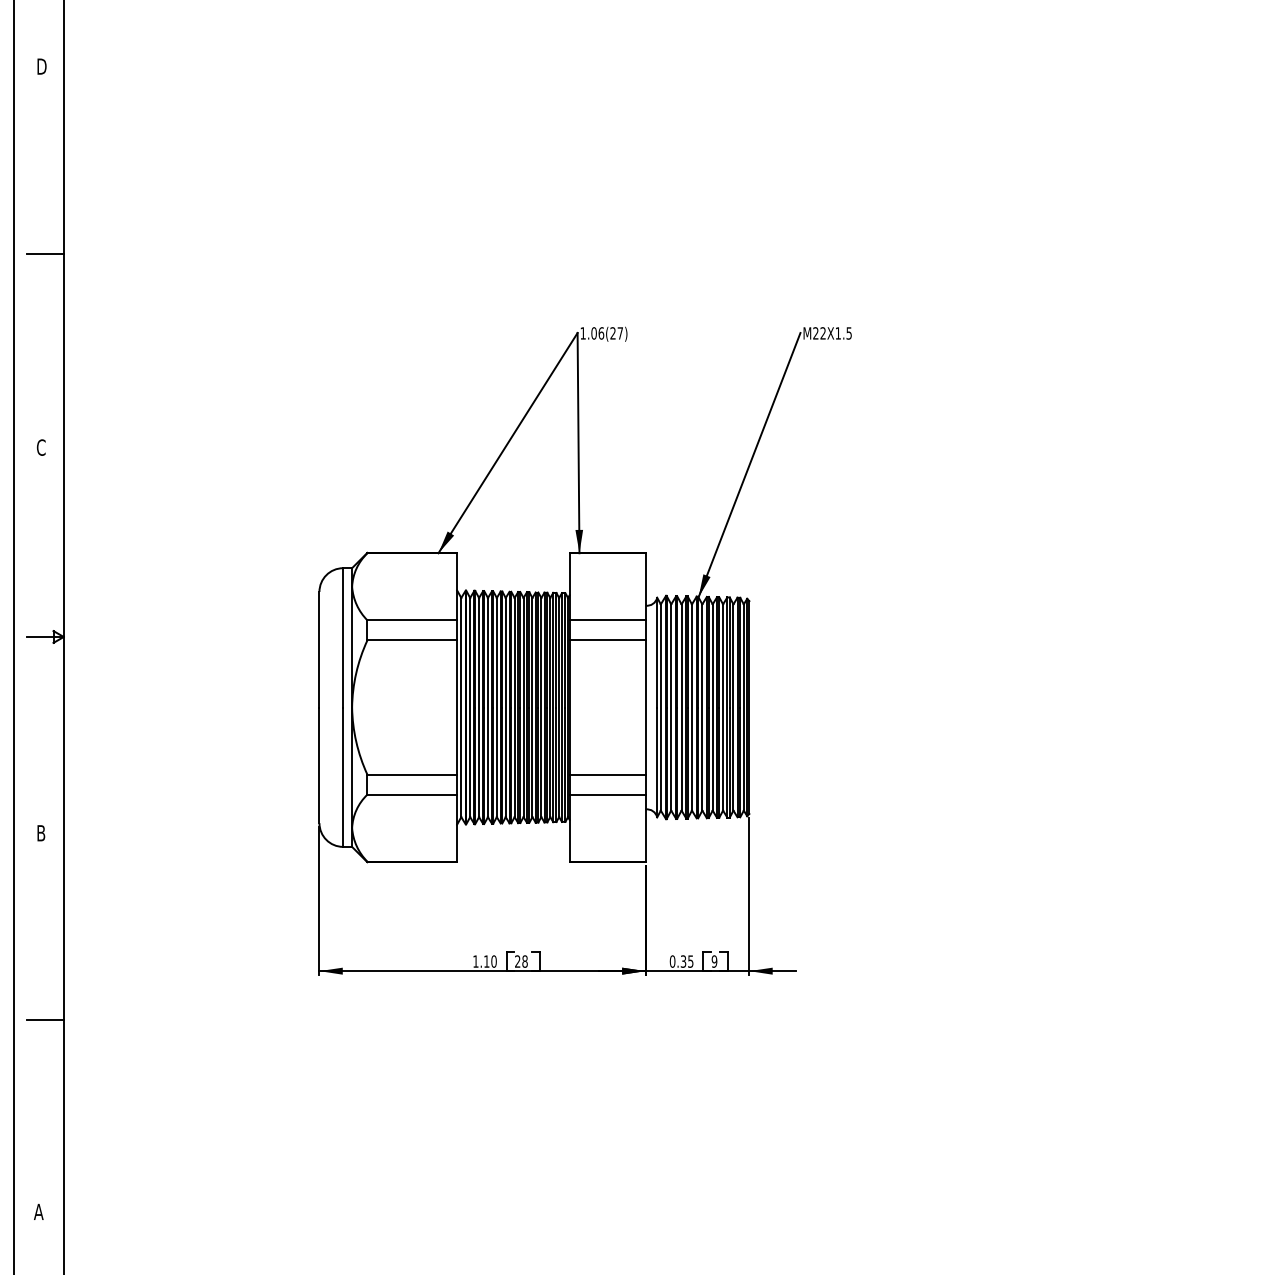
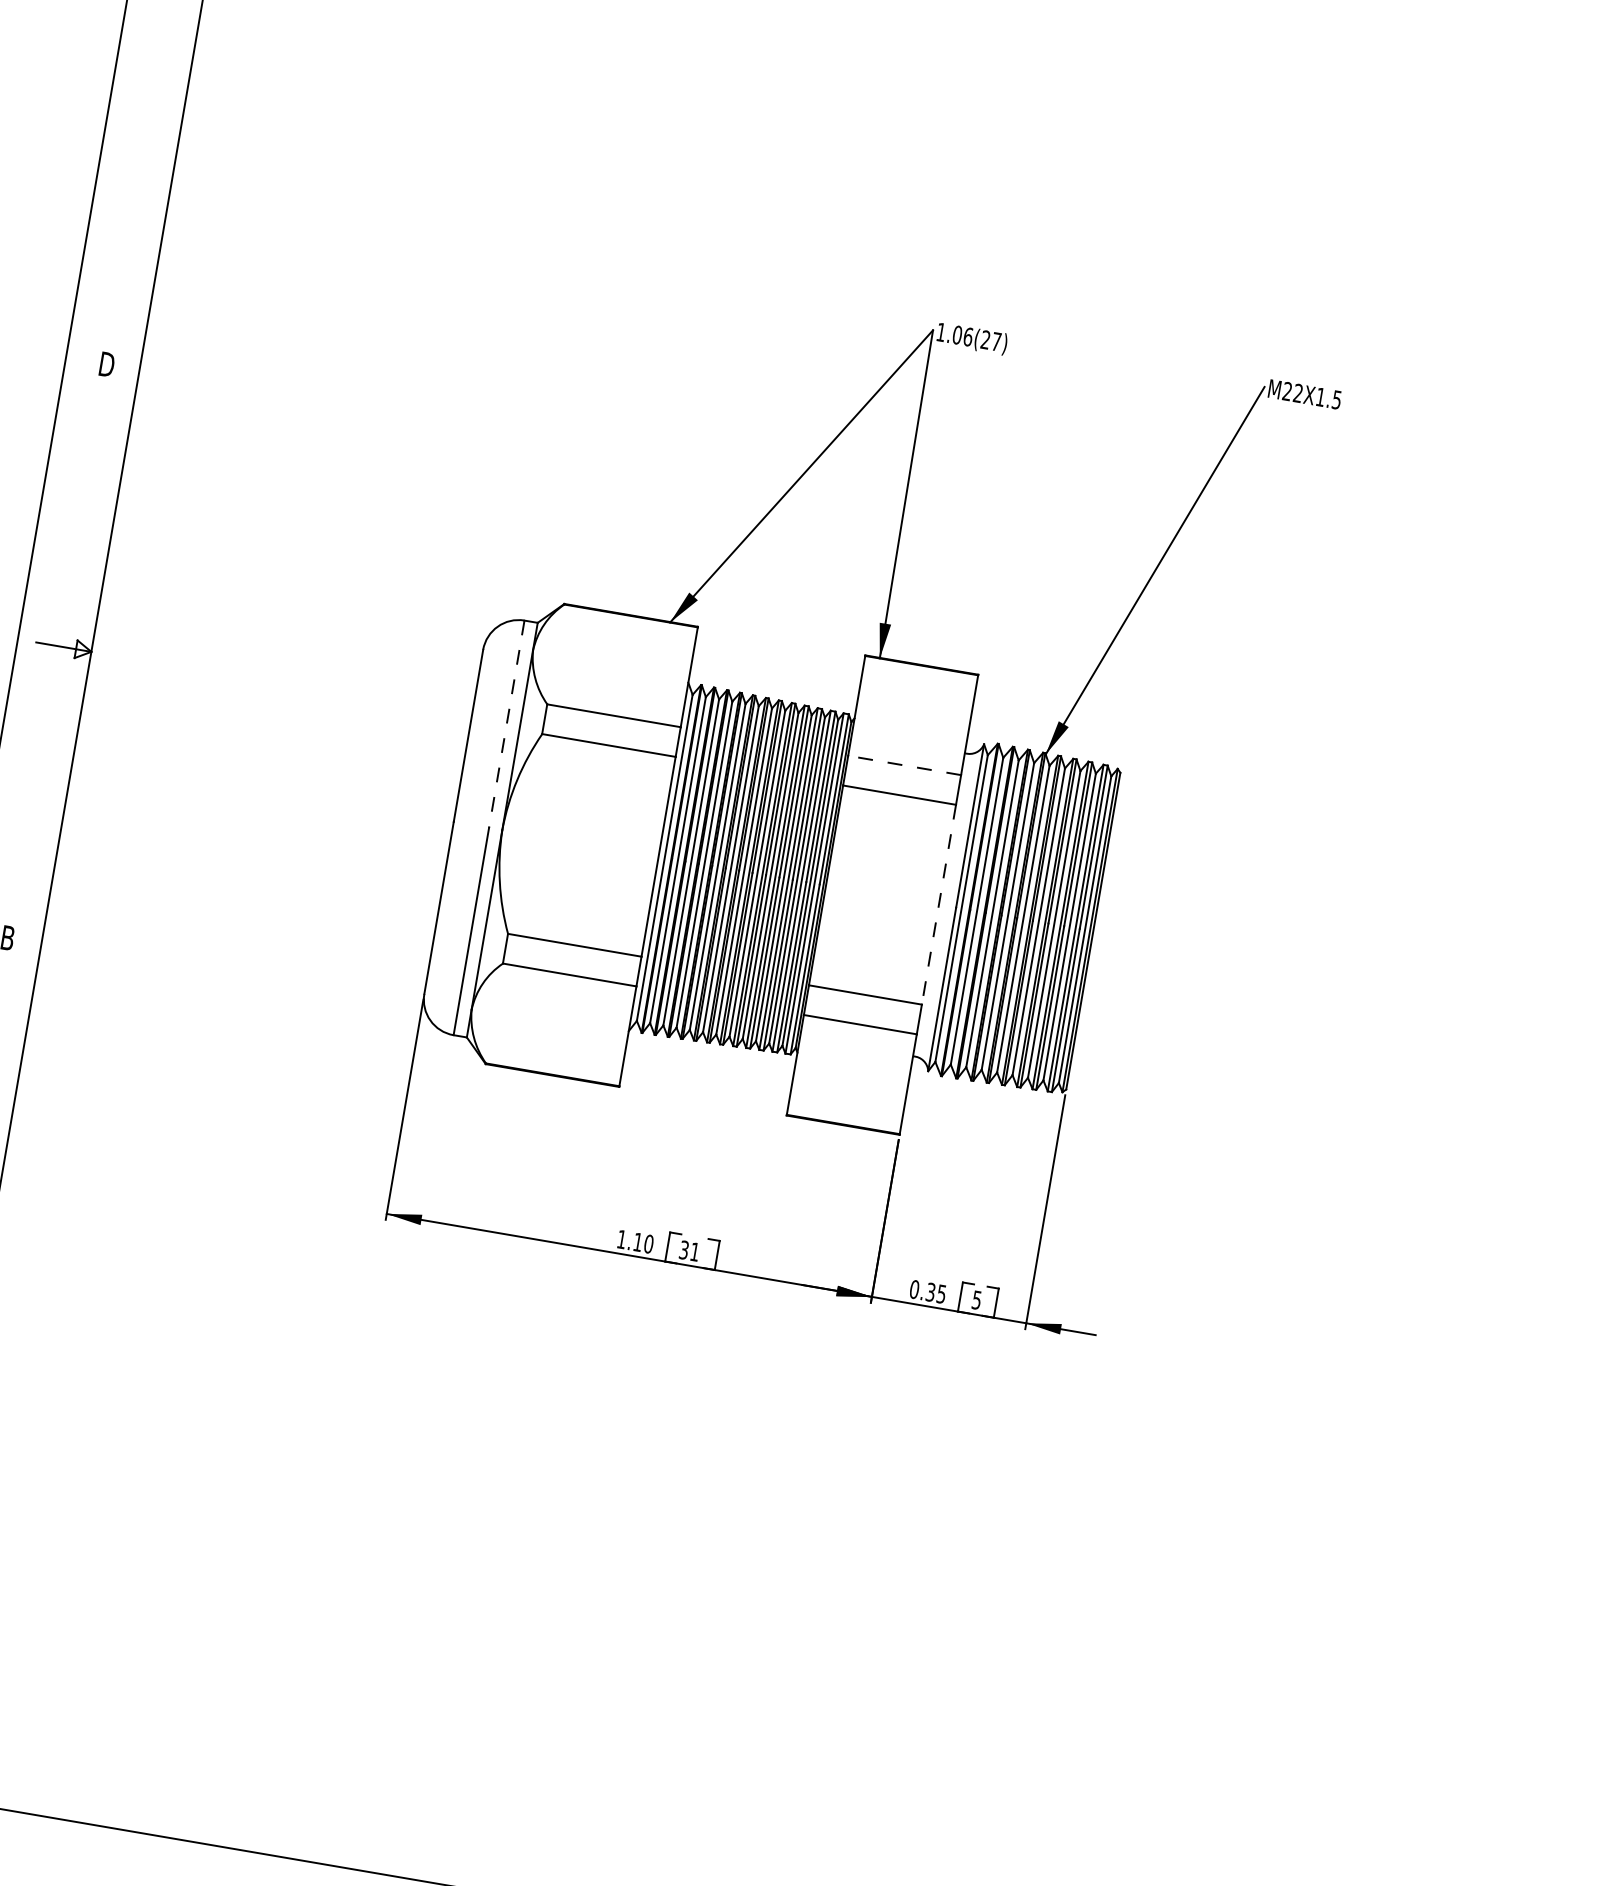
line: (44, 254) -> (159, 77), removed
text: (41, 447) -> (106, 364), C -> D
line: (607, 620) -> (904, 765), solid -> dashed
line: (343, 637) -> (507, 723), solid -> dashed
line: (645, 708) -> (938, 906), solid -> dashed
text: (521, 961) -> (689, 1251), 28 -> 31
text: (714, 961) -> (976, 1300), 9 -> 5

